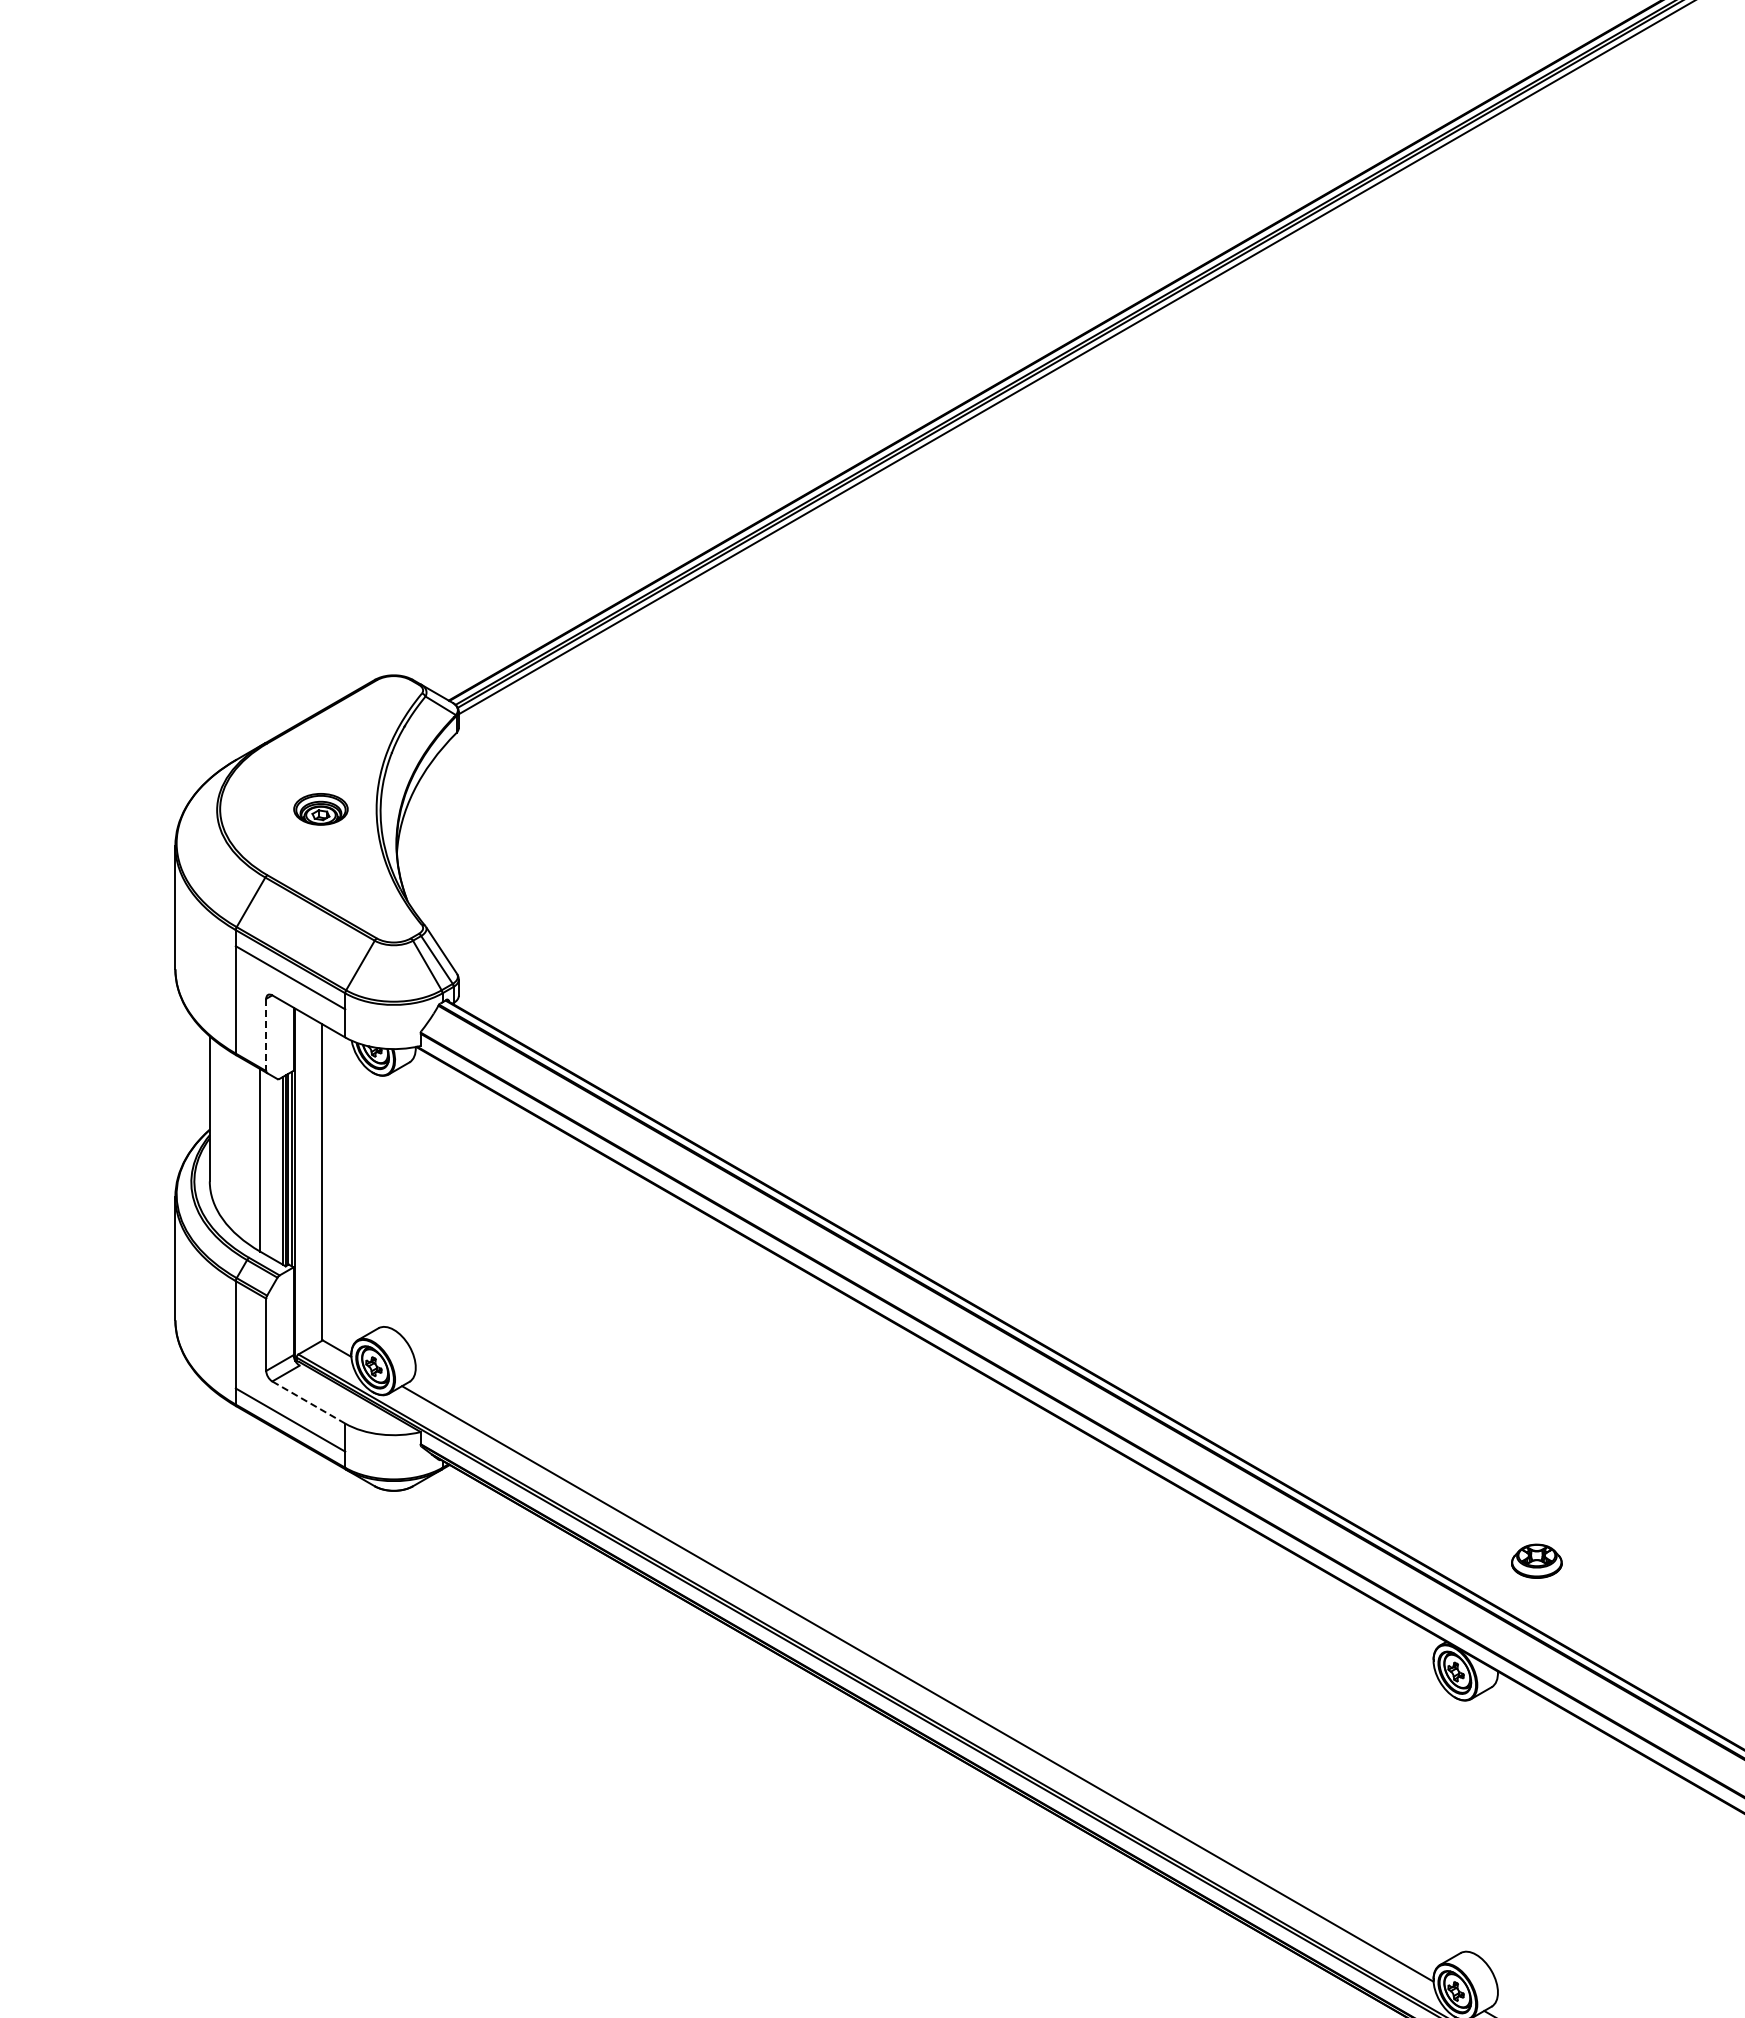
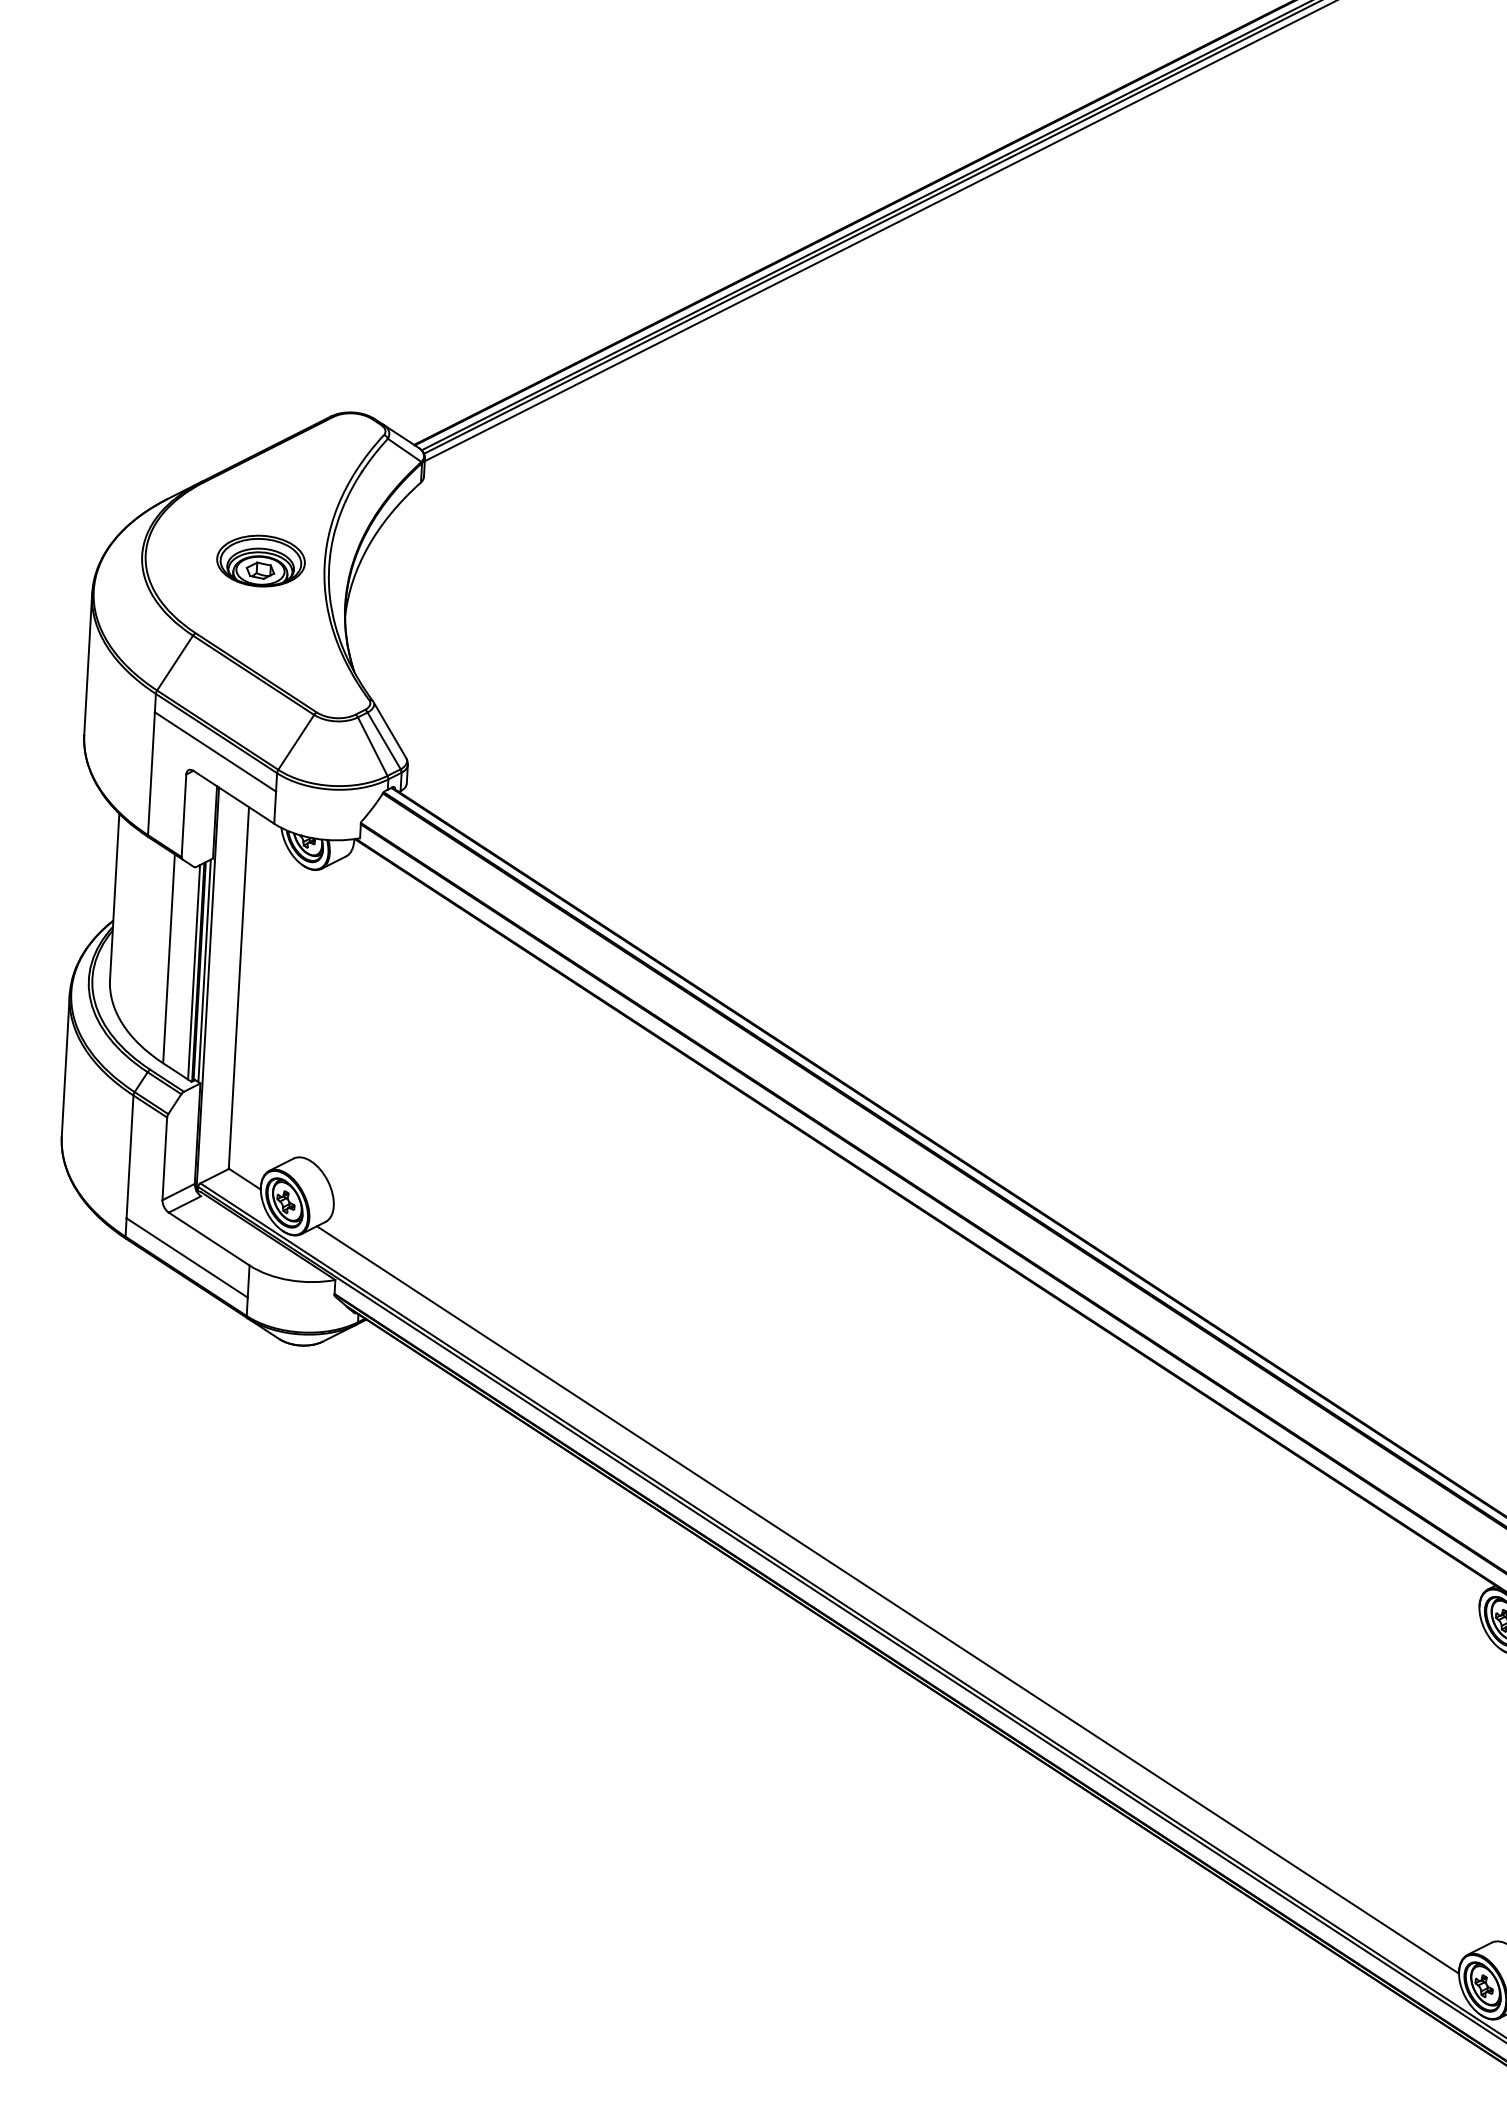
part: (320, 809) -> (260, 561), size x1.43
line: (266, 1035) -> (184, 816), dashed -> solid
line: (308, 1402) -> (208, 1239), dashed -> solid

